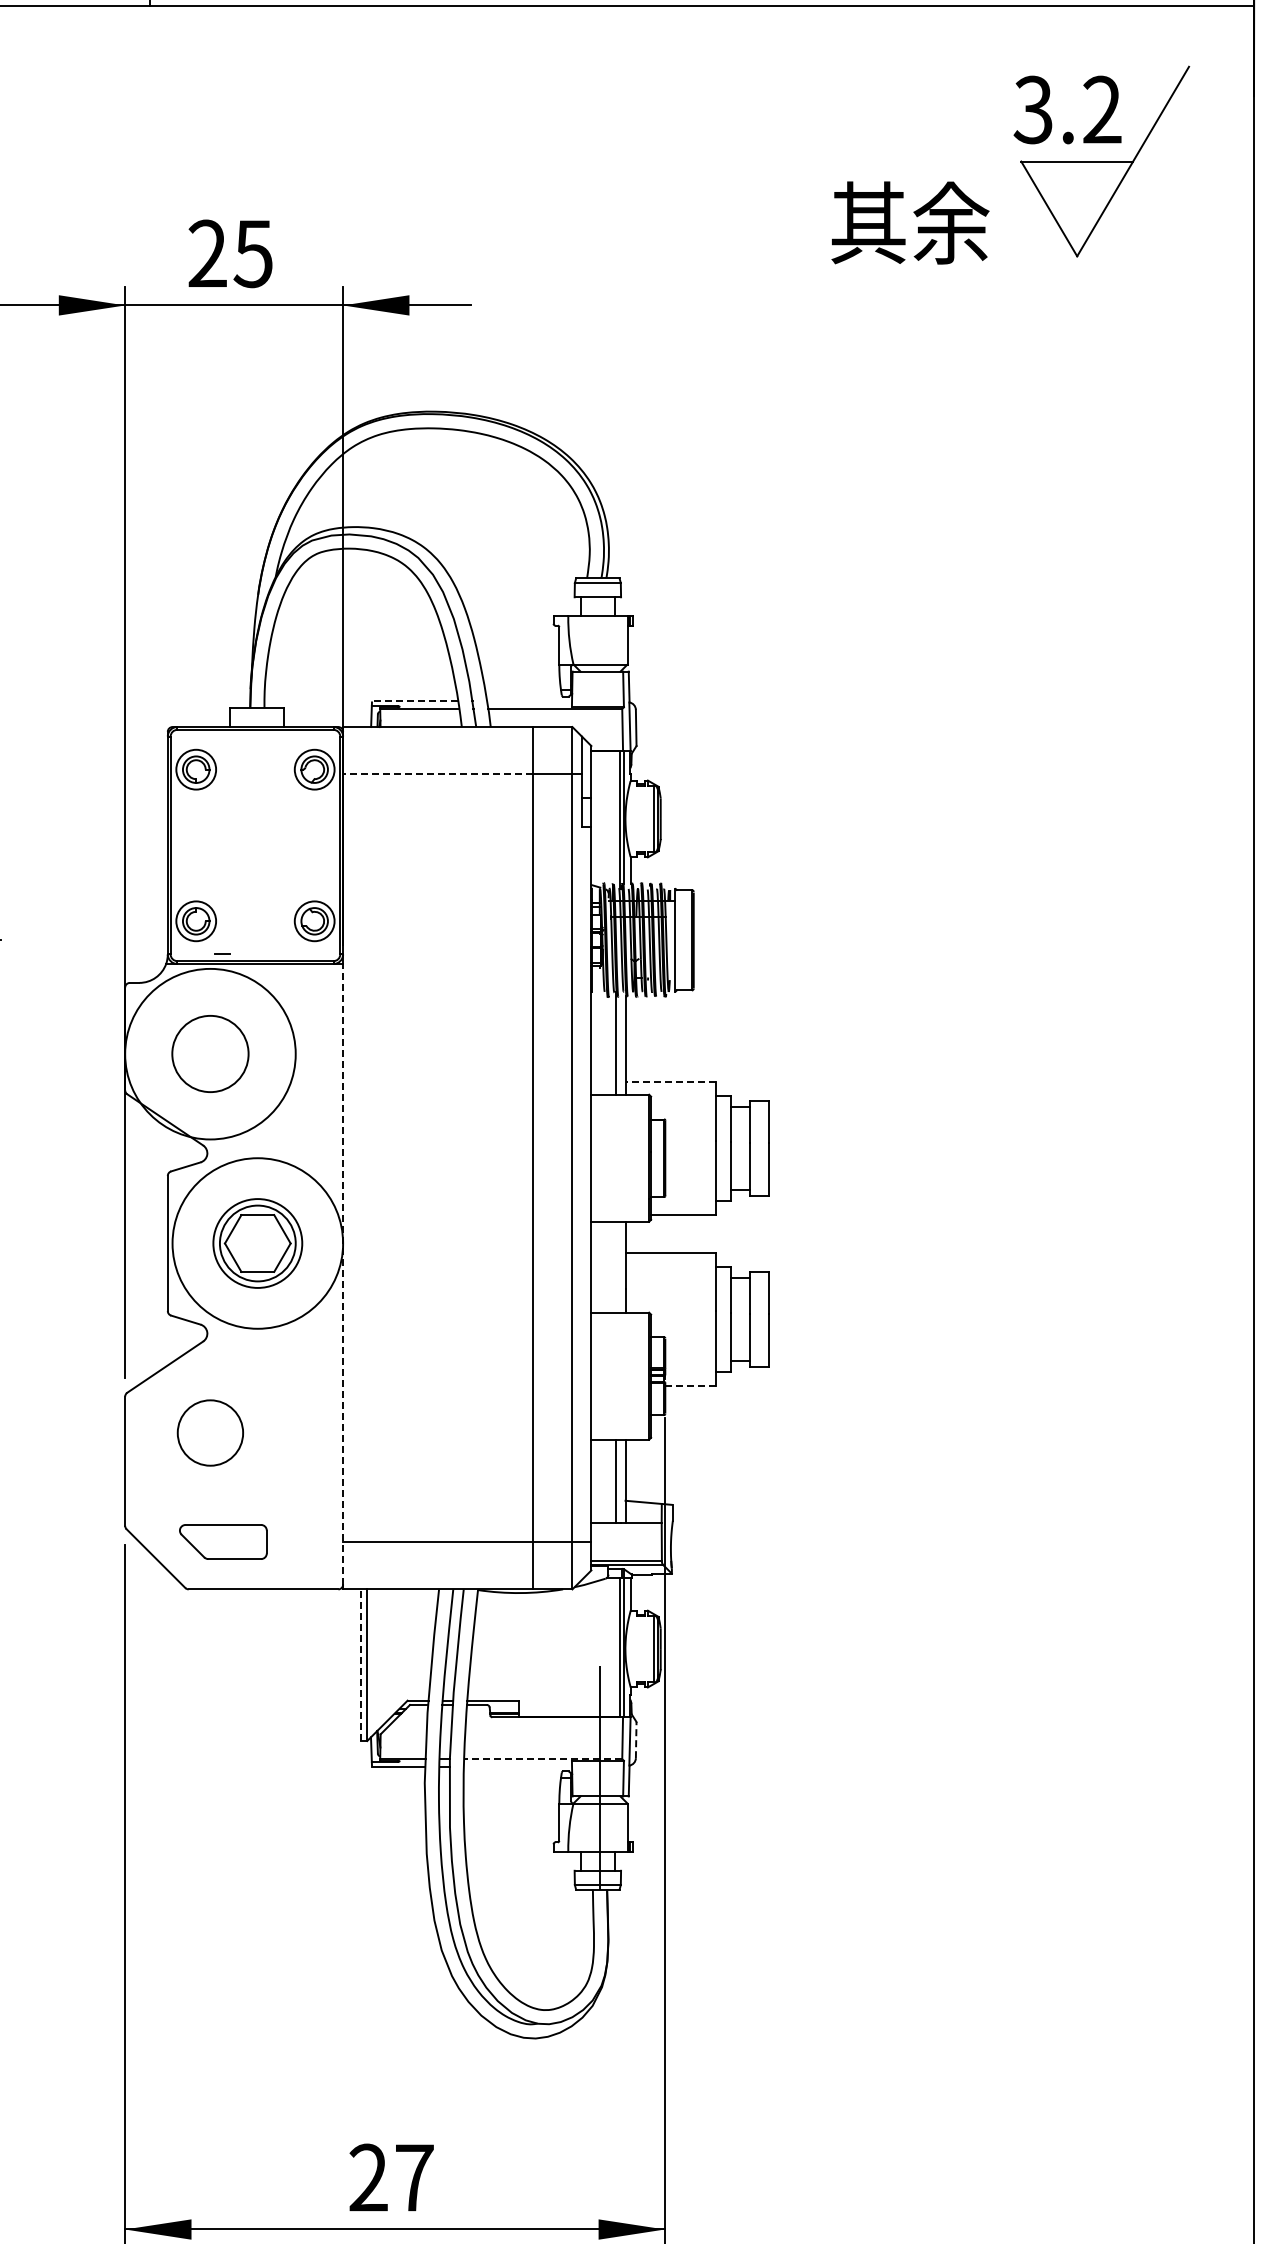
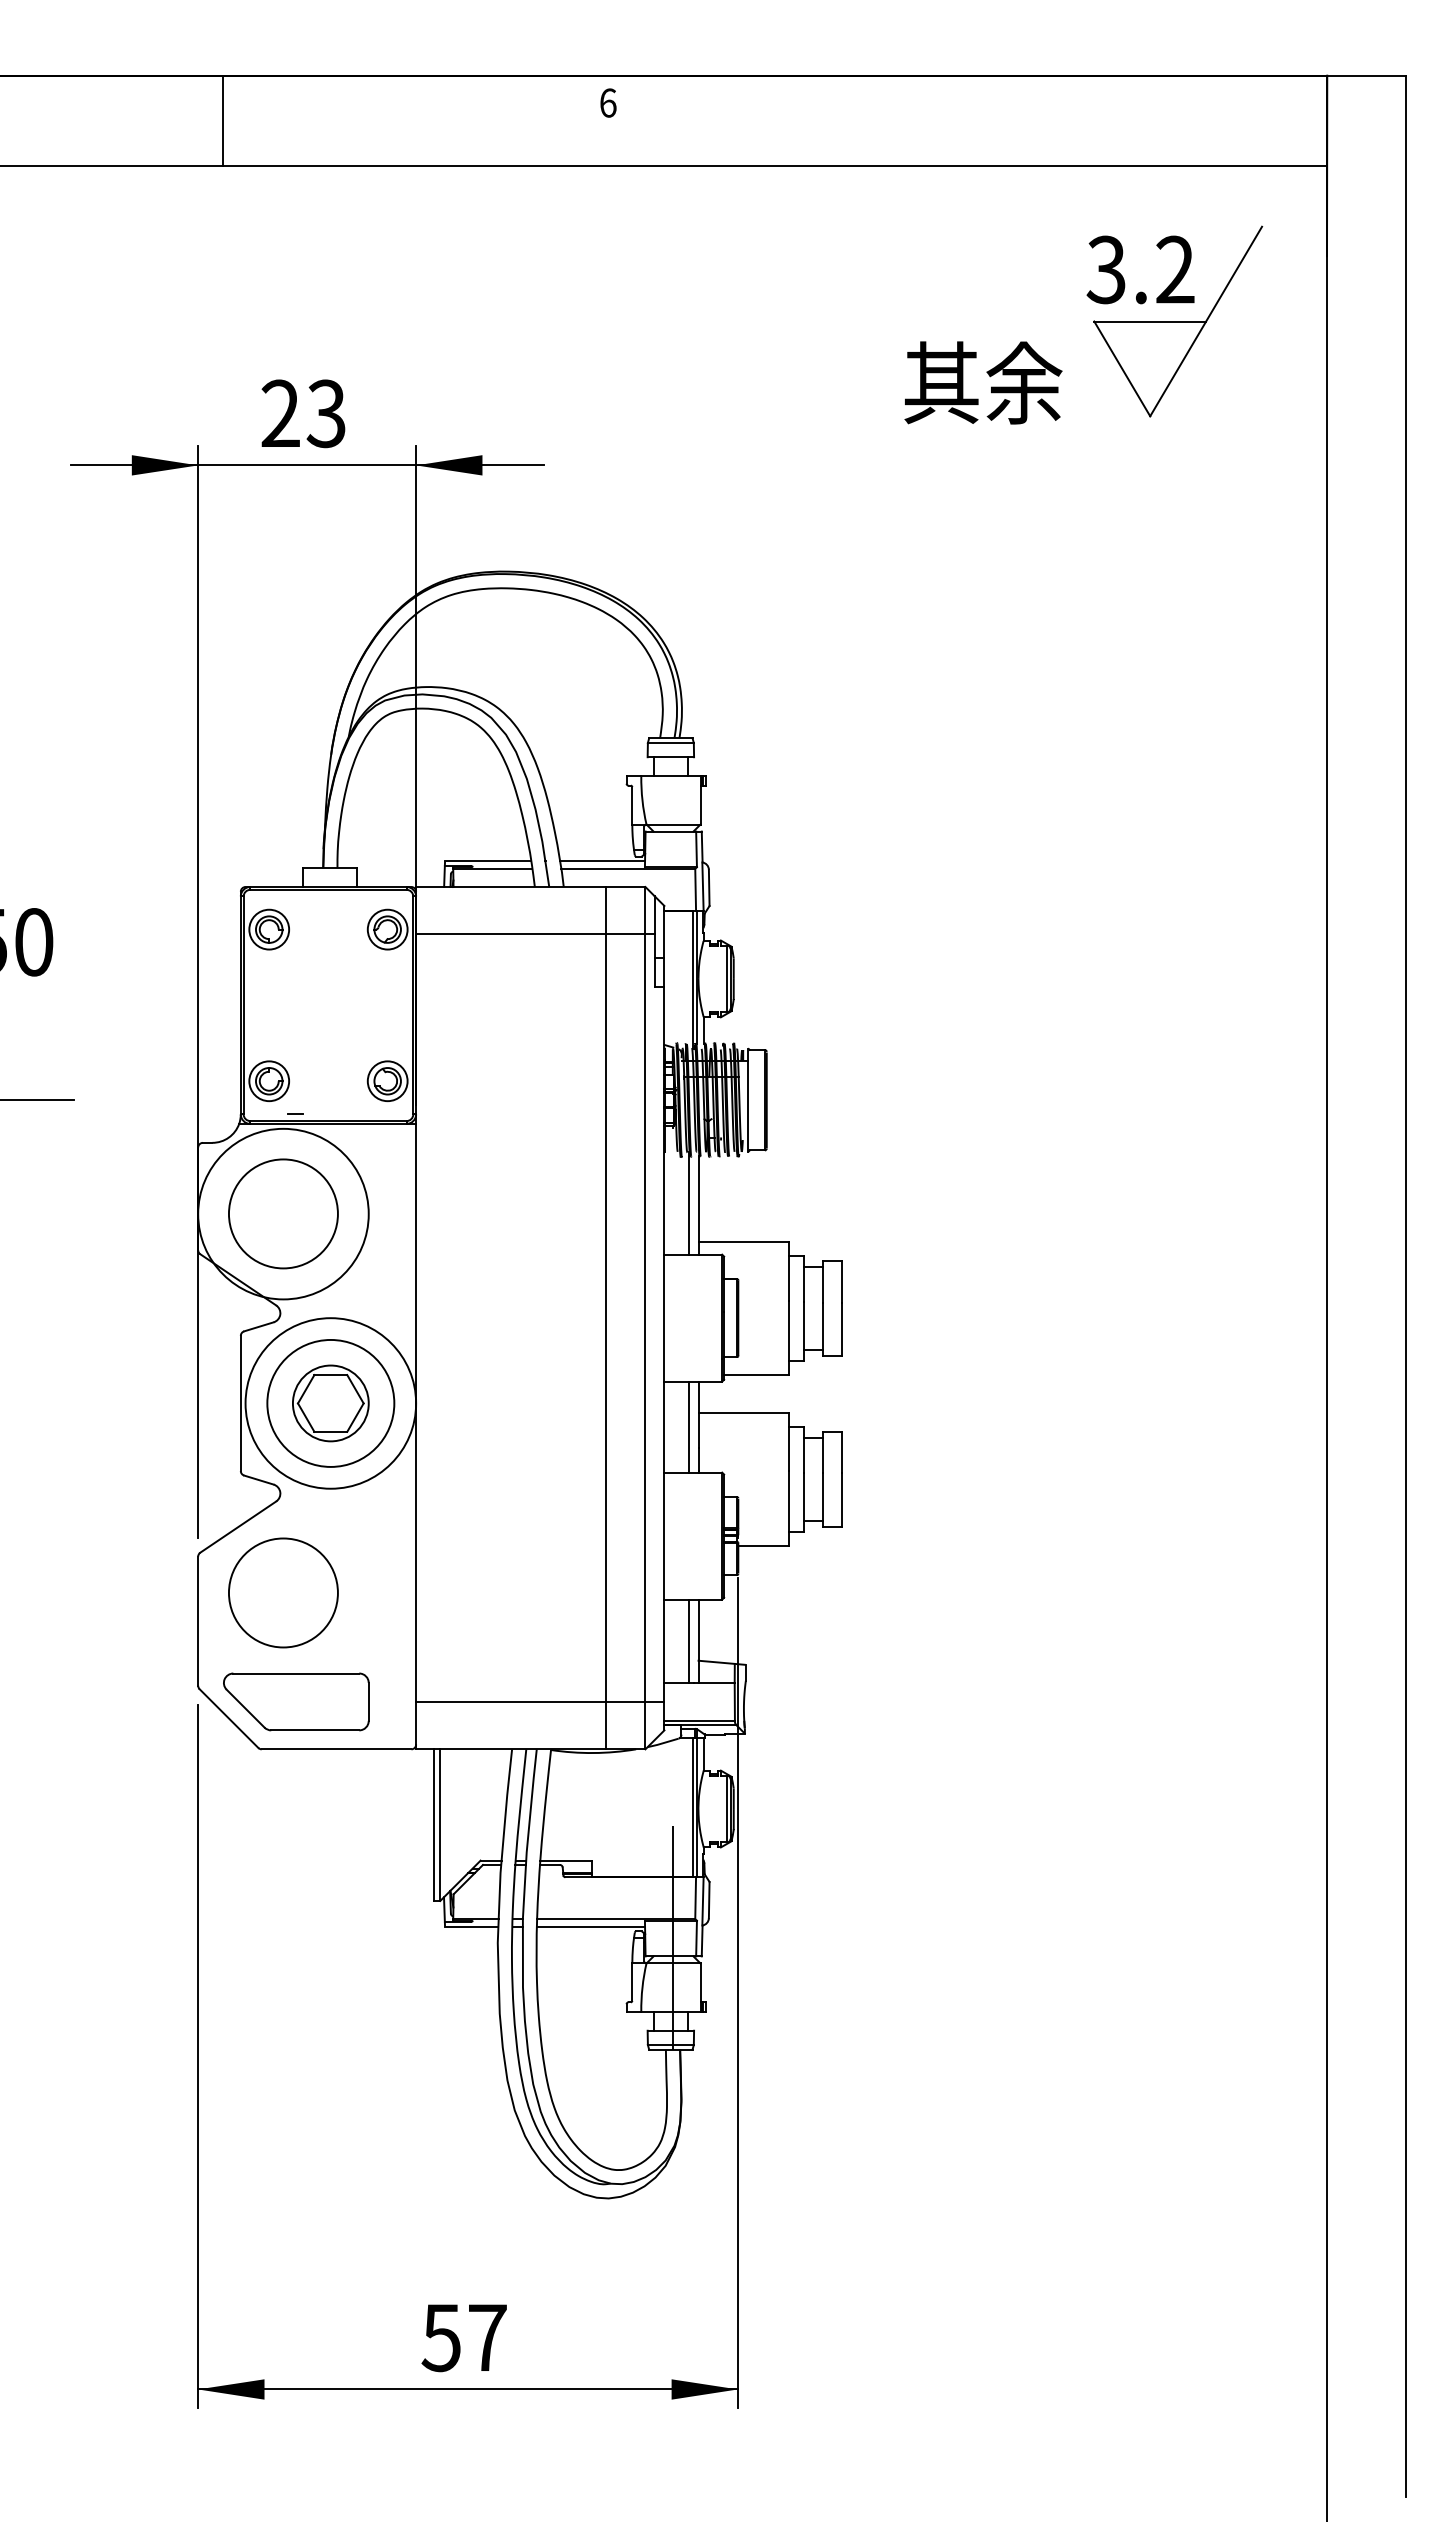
text: (252, 253) -> (325, 413), 25 -> 23
line: (414, 701) -> (487, 861), dashed -> solid
line: (529, 701) -> (602, 861), added
line: (437, 774) -> (510, 934), dashed -> solid
circle: (210, 1053) -> (283, 1213), size x1.43
line: (670, 1082) -> (743, 1242), dashed -> solid
circle: (257, 1242) -> (330, 1402), size x1.43
line: (616, 1266) -> (689, 1426), added
line: (343, 1273) -> (416, 1433), dashed -> solid
line: (690, 1385) -> (763, 1545), dashed -> solid
circle: (210, 1432) -> (283, 1592), size x1.67
part: (223, 1541) -> (296, 1701), size x1.67
line: (360, 1665) -> (433, 1825), dashed -> solid
line: (636, 1739) -> (709, 1899), dashed -> solid
line: (542, 1759) -> (615, 1919), dashed -> solid
line: (518, 1766) -> (591, 1926), added
text: (367, 2177) -> (440, 2337), 27 -> 57

